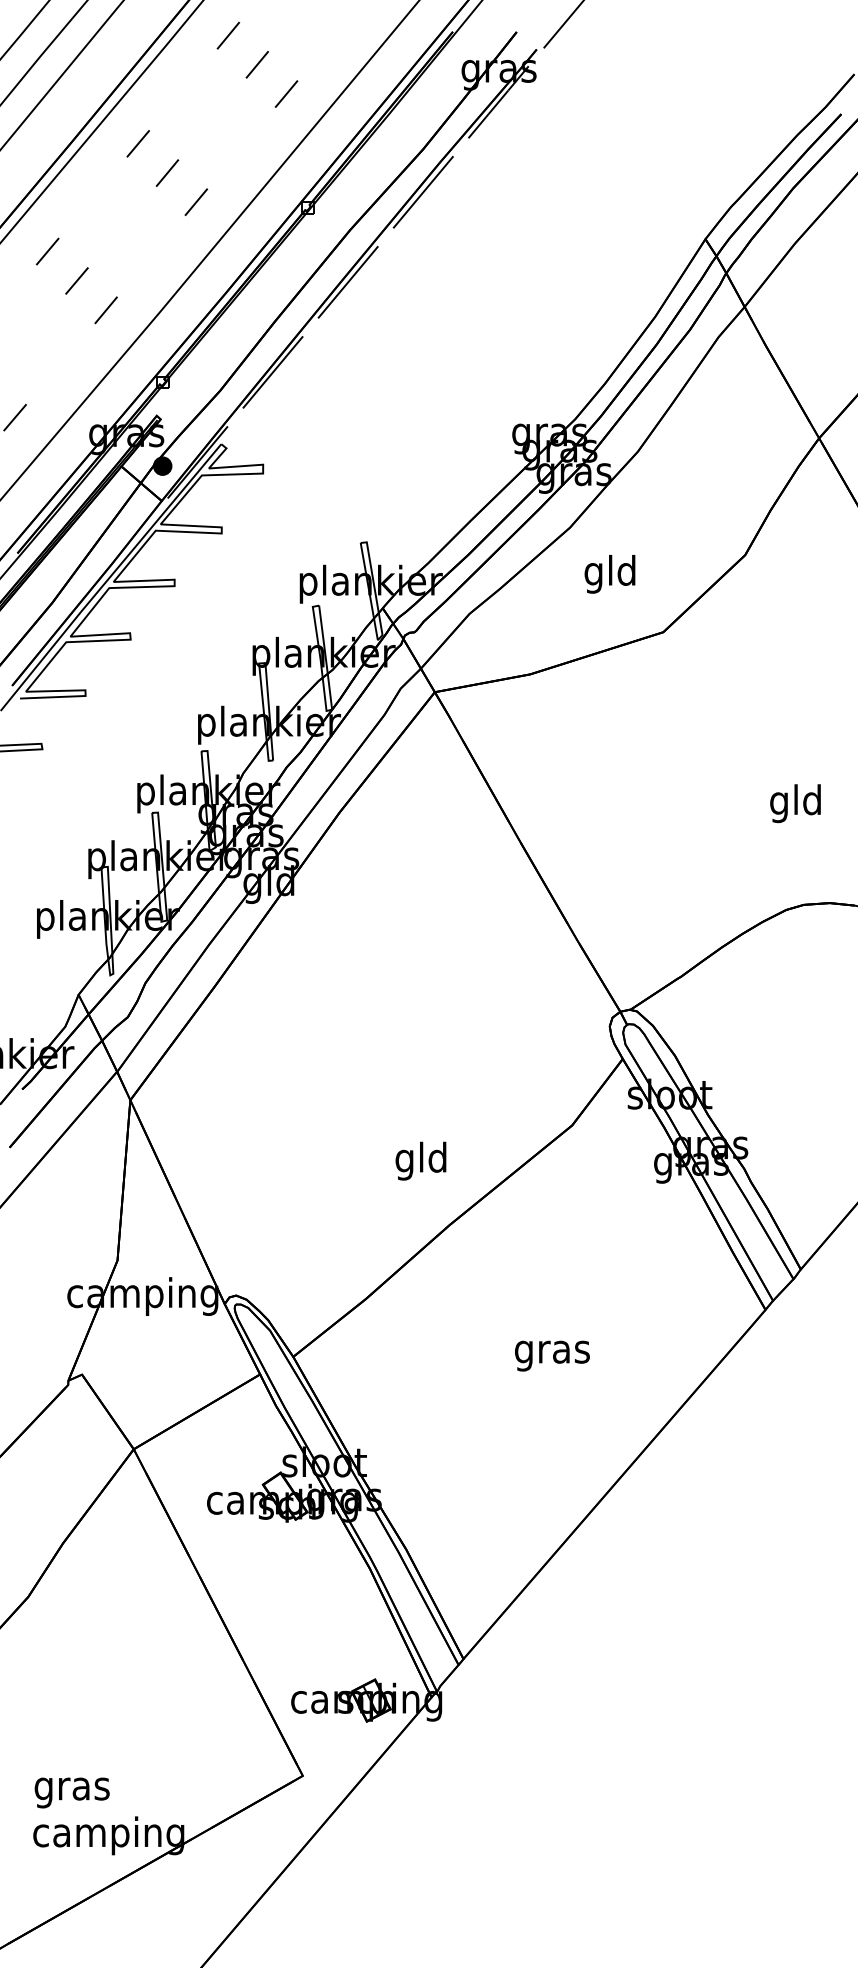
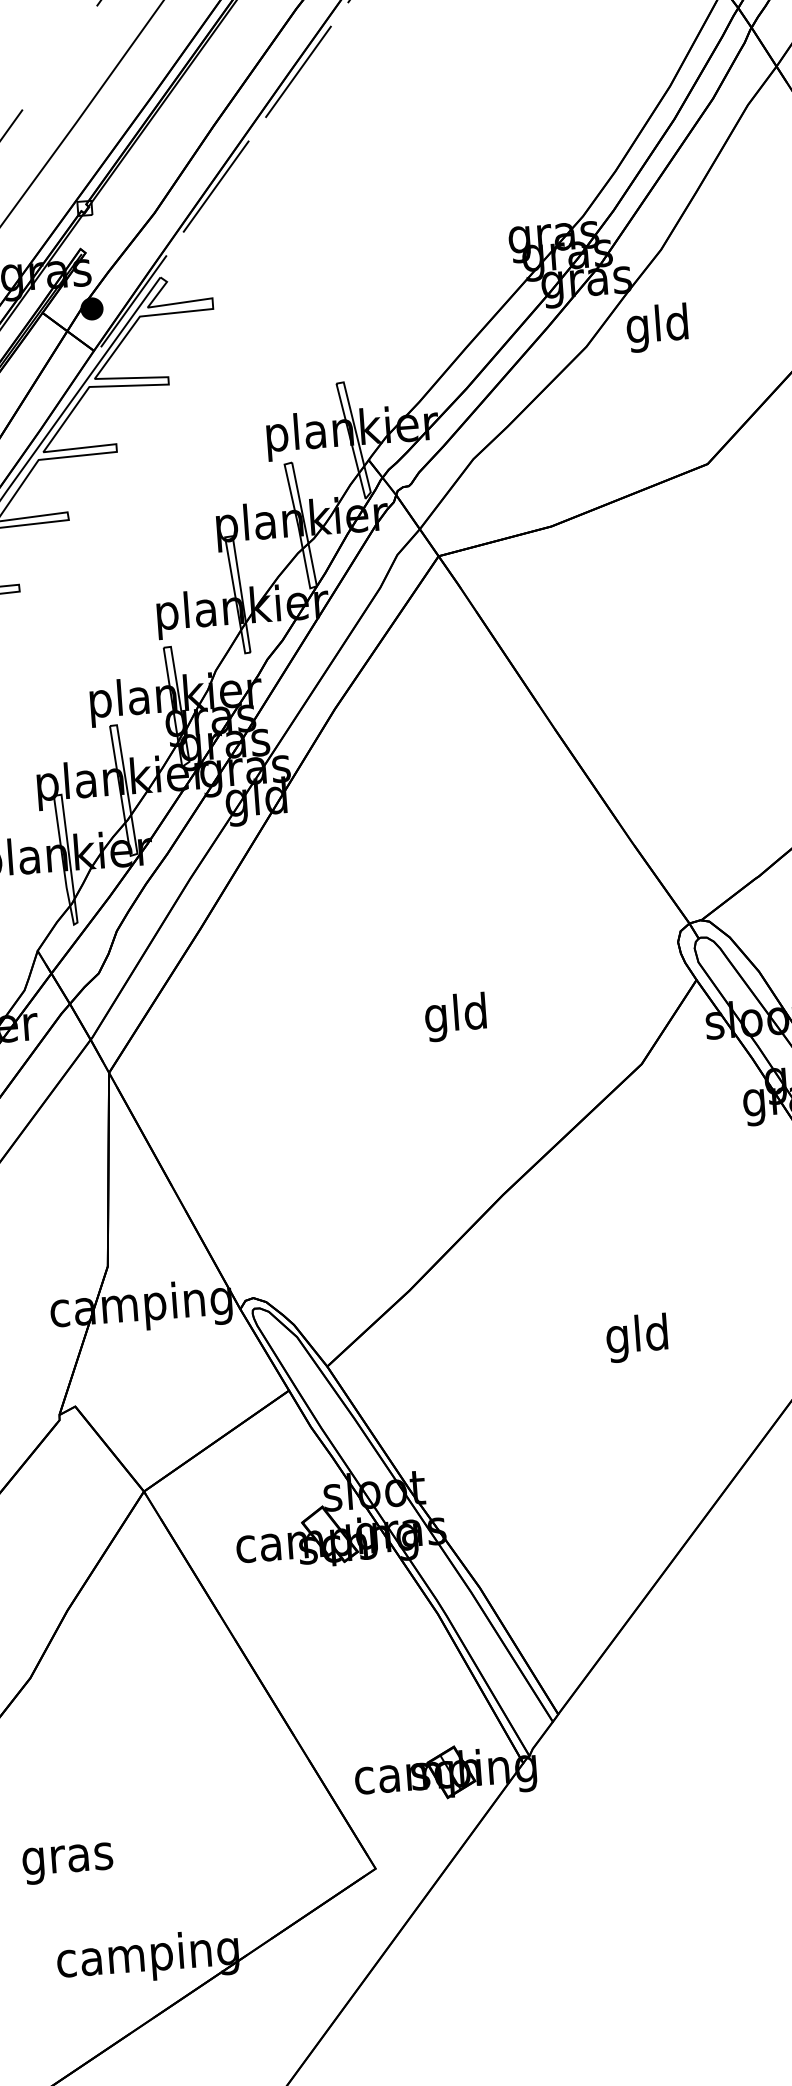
text: (609, 574) -> (656, 328), moved
text: (420, 1160) -> (455, 1016), moved
text: (552, 1351) -> (637, 1337), gras -> gld
text: (71, 1792) -> (67, 1863), moved

